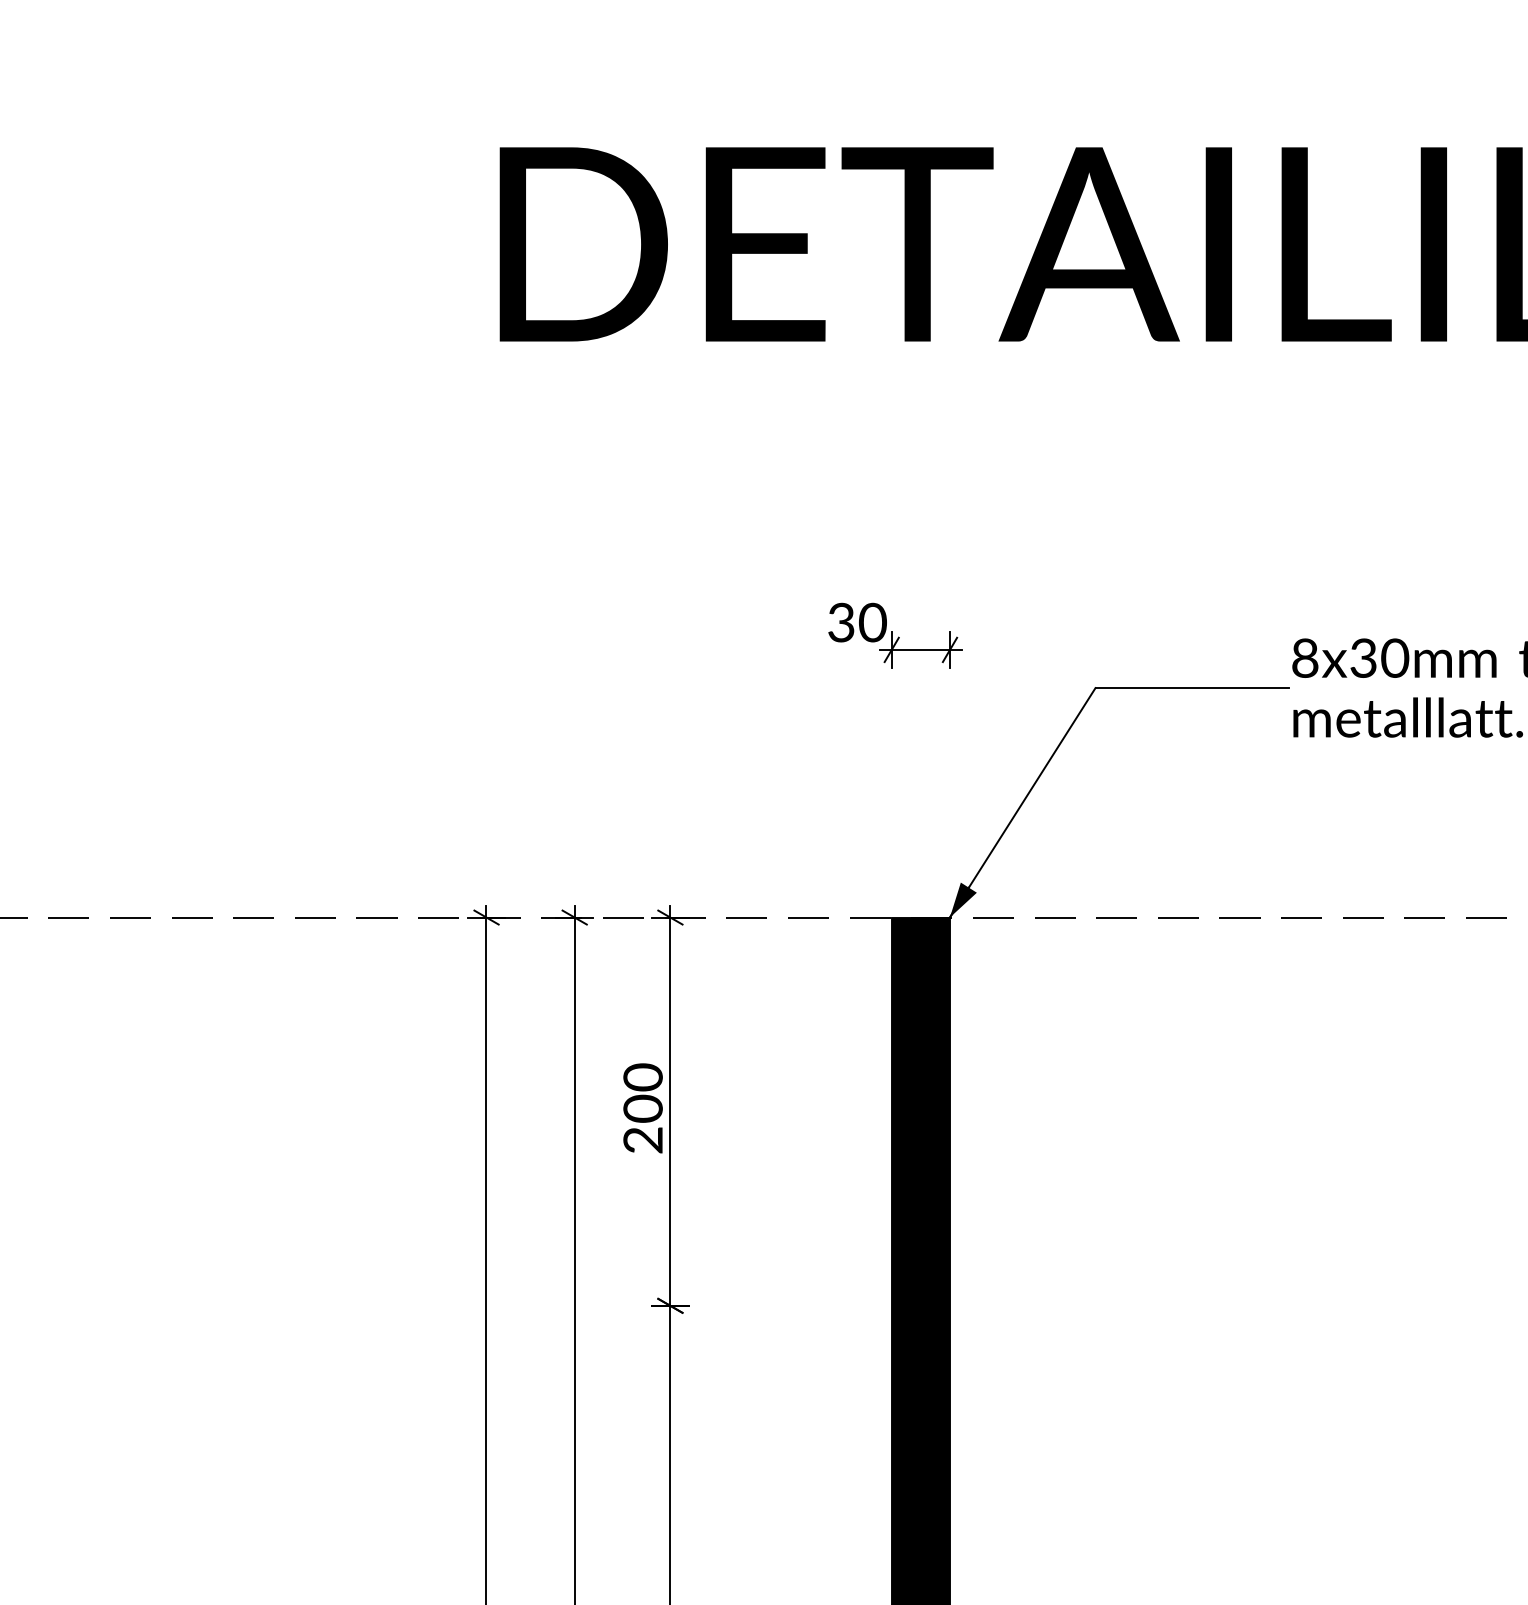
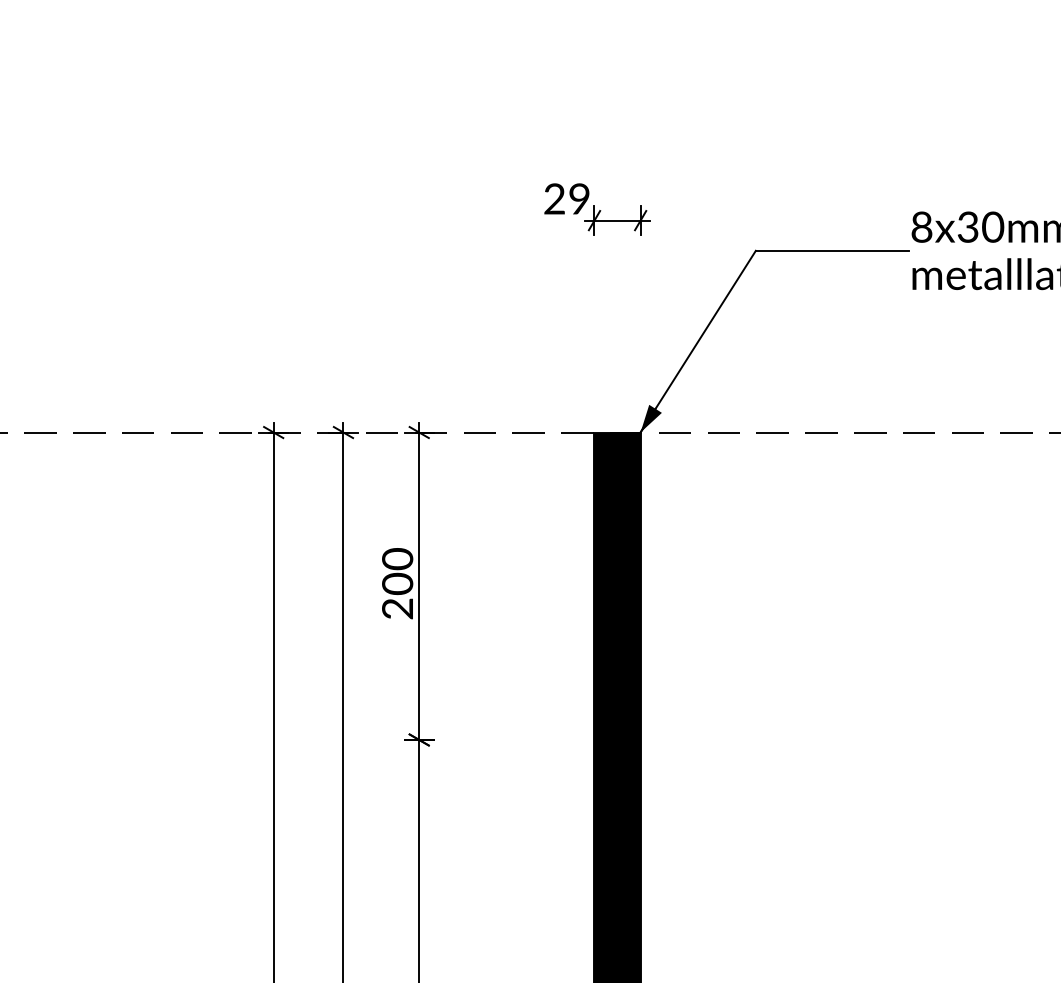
text: (857, 623) -> (567, 199), 30 -> 29

